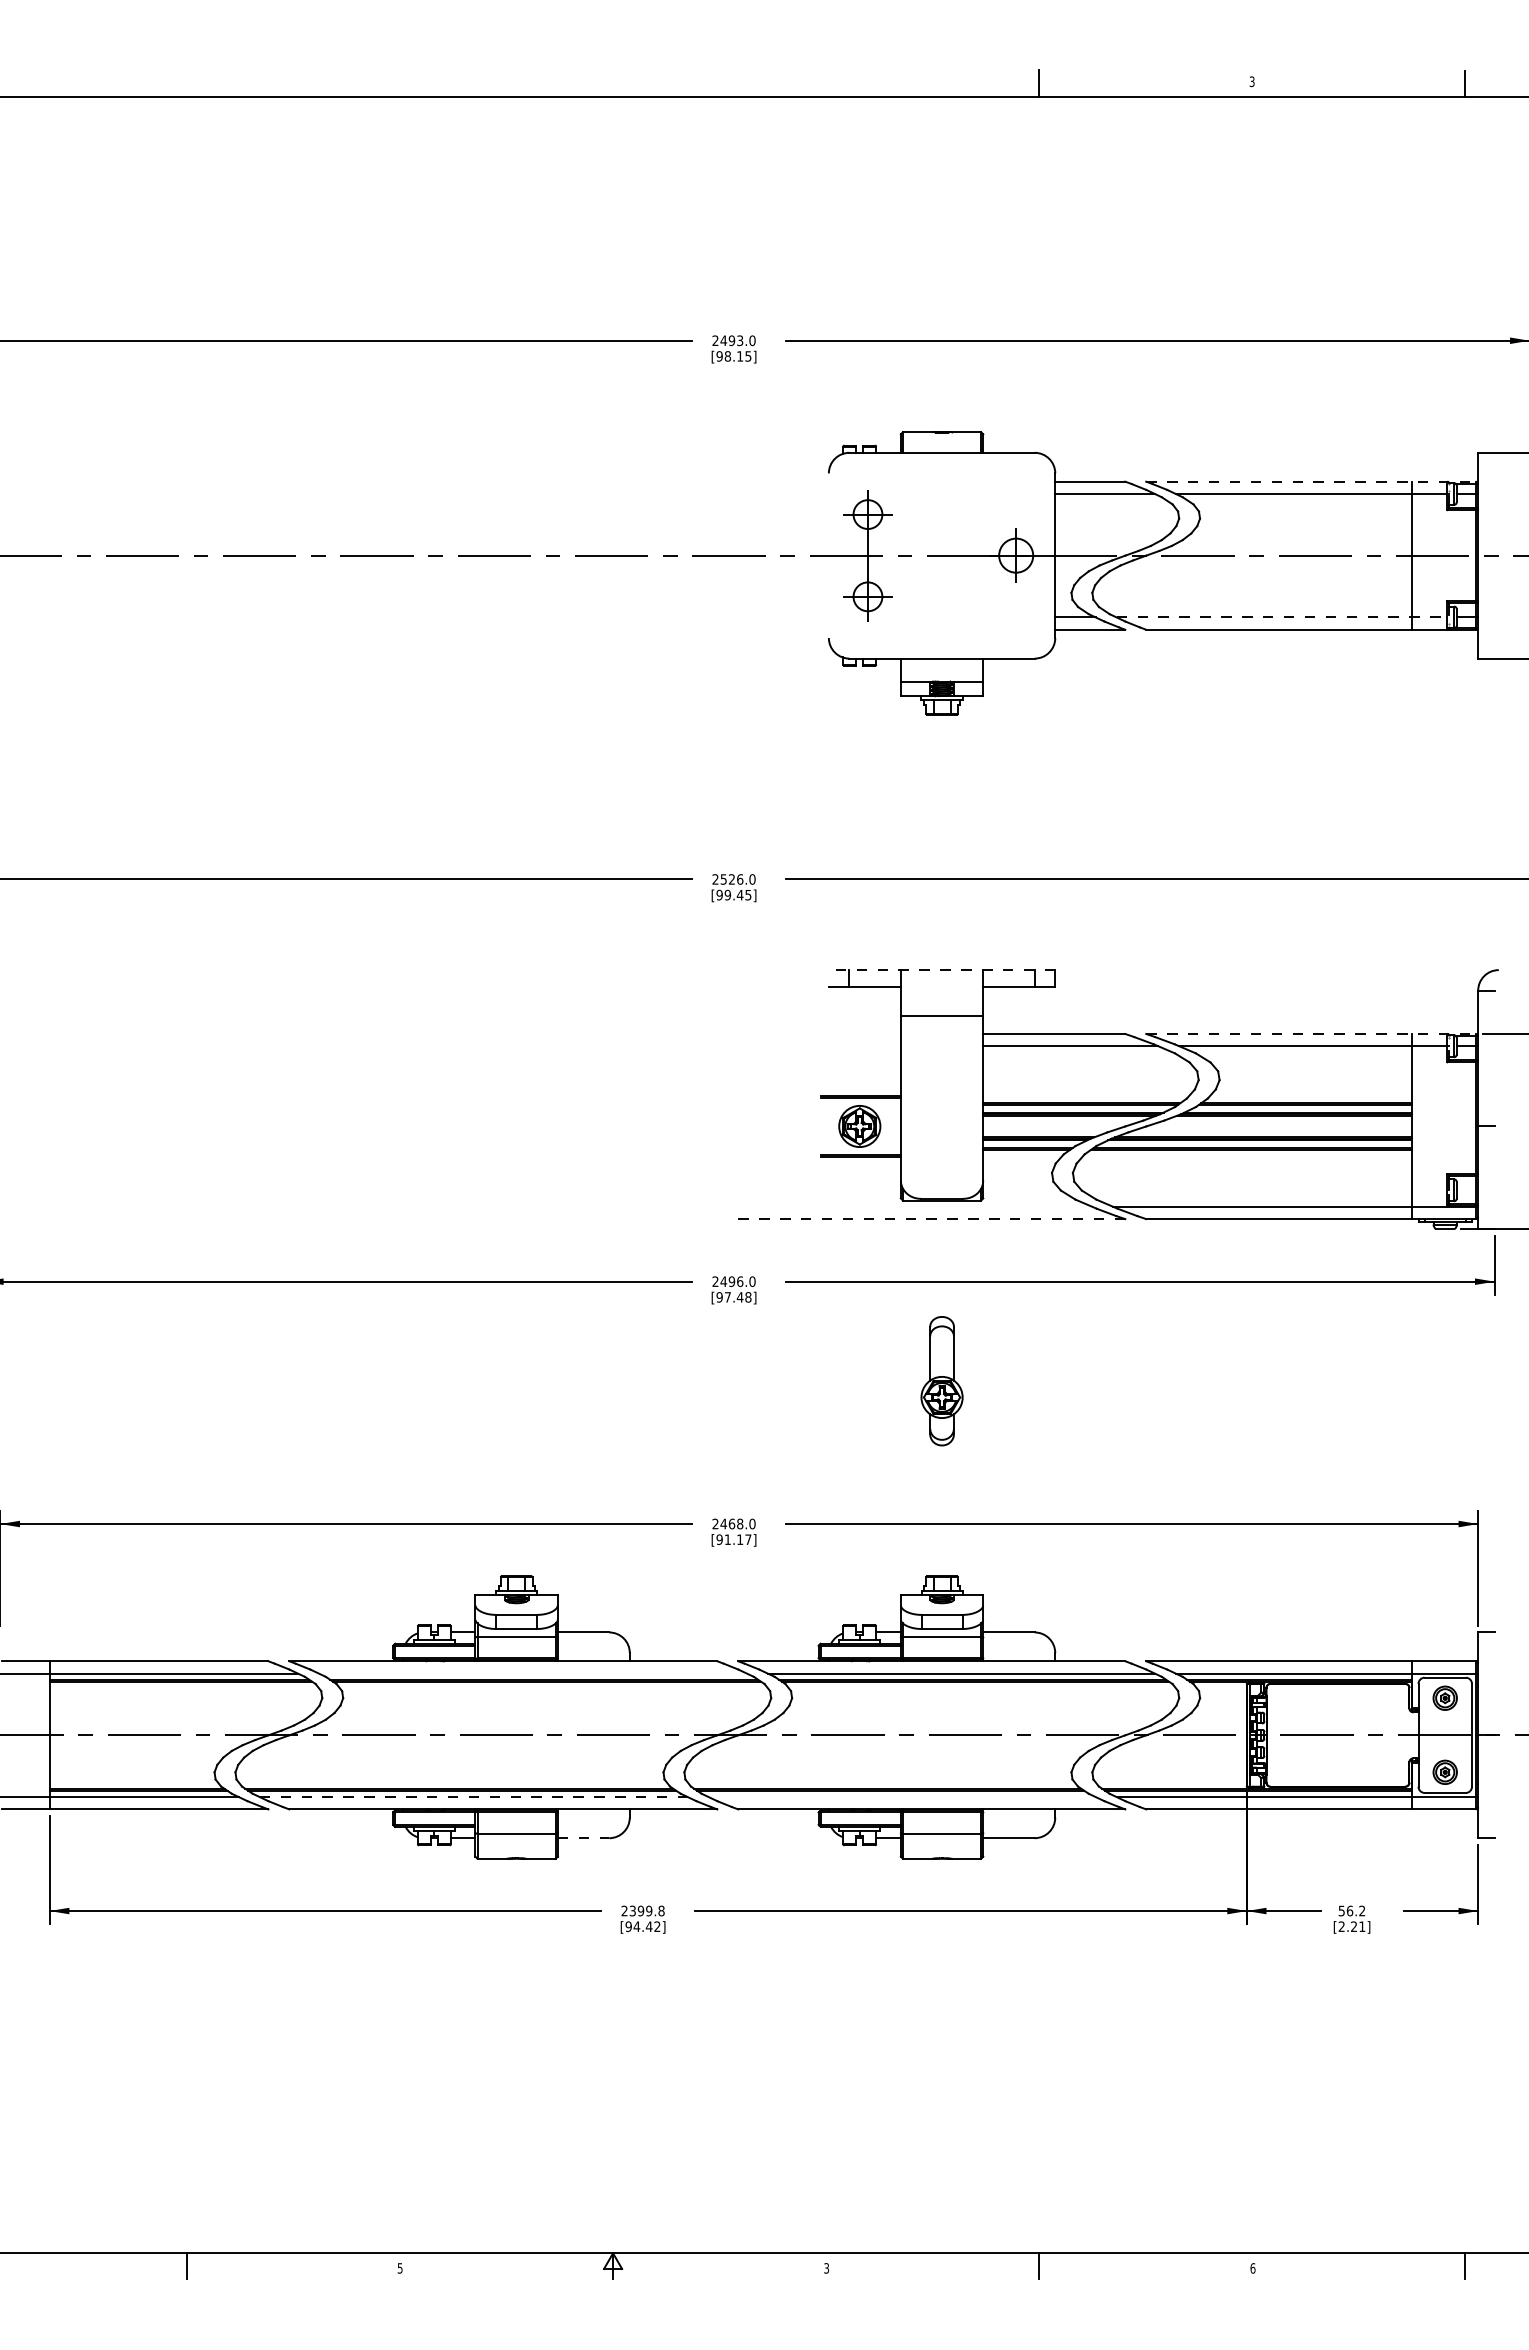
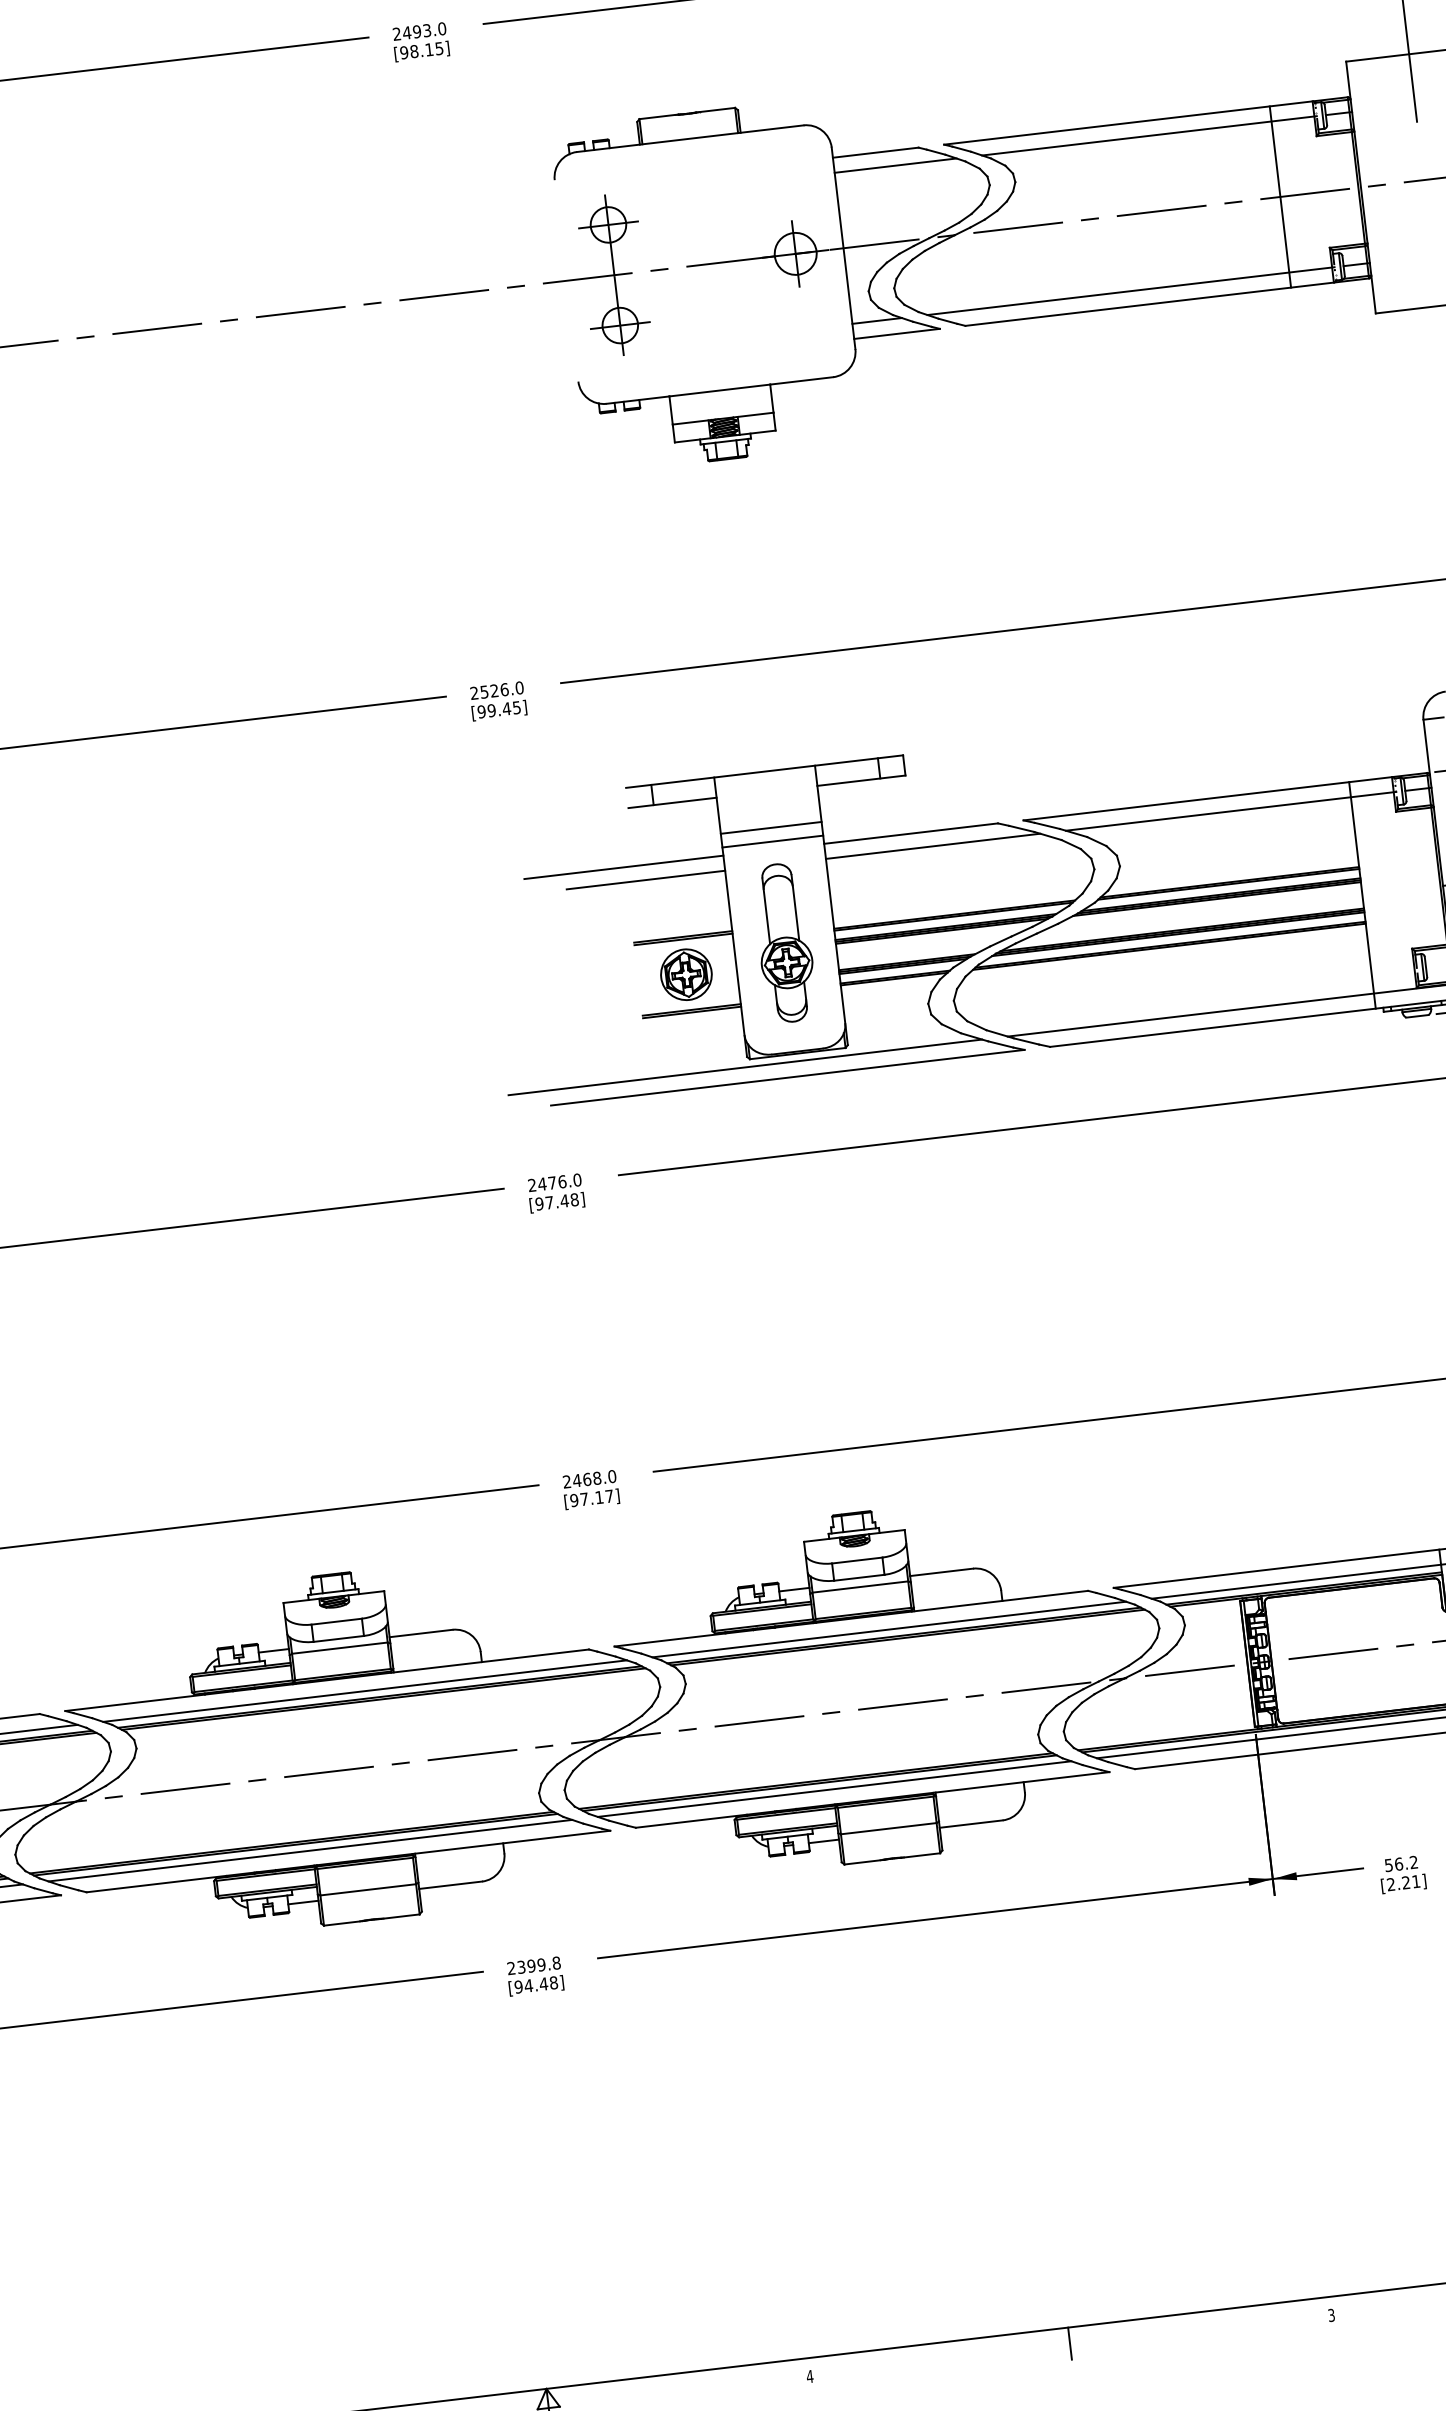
line: (1311, 481) -> (1146, 120), dashed -> solid
line: (1283, 617) -> (1131, 291), dashed -> solid
line: (941, 970) -> (763, 772), dashed -> solid
line: (941, 1027) -> (772, 841), added
line: (819, 1033) -> (623, 866), added
line: (1311, 1033) -> (1225, 796), dashed -> solid
line: (835, 1046) -> (645, 880), added
line: (898, 1206) -> (745, 1067), added
line: (931, 1219) -> (787, 1078), dashed -> solid
text: (731, 1281) -> (551, 1182), 2496.0 -> 2476.0
part: (941, 1381) -> (784, 943), moved
text: (727, 1539) -> (583, 1499), [91.17] -> [97.17]
line: (532, 1673) -> (364, 1691), added
line: (474, 1797) -> (311, 1851), dashed -> solid
line: (901, 1797) -> (833, 1789), added
line: (583, 1838) -> (450, 1885), dashed -> solid
text: (657, 1926) -> (553, 1982), [94.42] -> [94.48]
text: (826, 2268) -> (809, 2376), 3 -> 4
text: (1252, 2268) -> (1331, 2315), 6 -> 3

